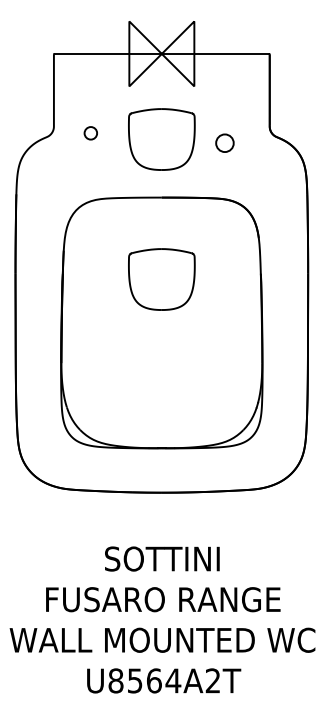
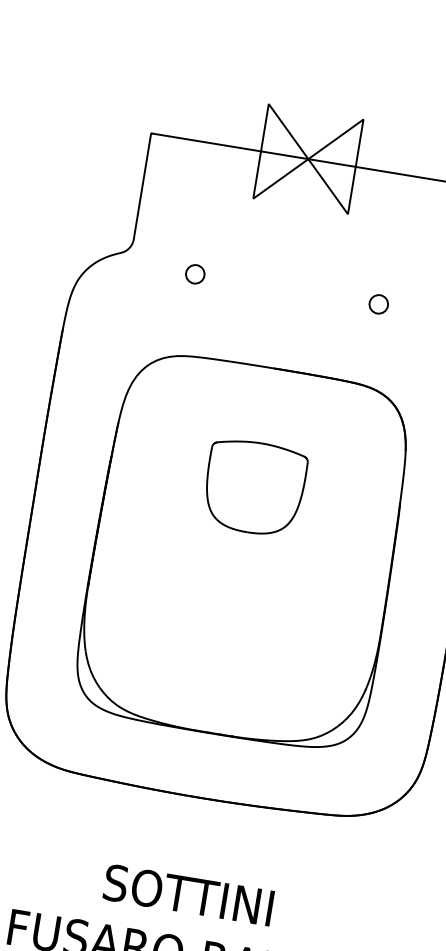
circle: (90, 133) -> (194, 274), moved
part: (161, 139) -> (287, 283), removed
circle: (224, 143) -> (378, 304), size x0.71

